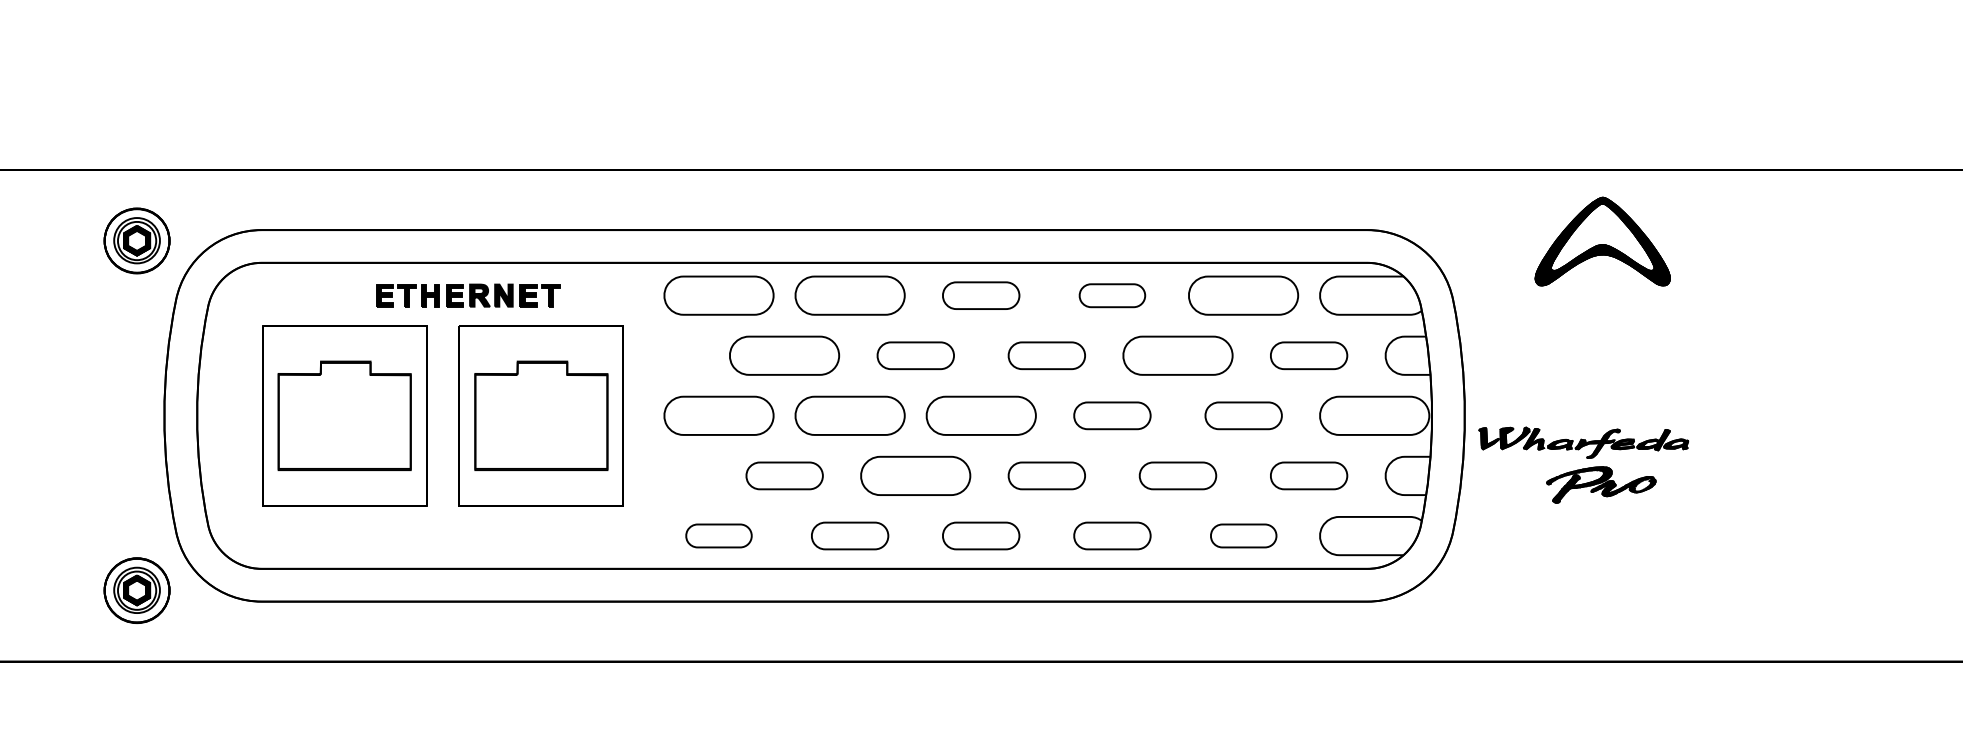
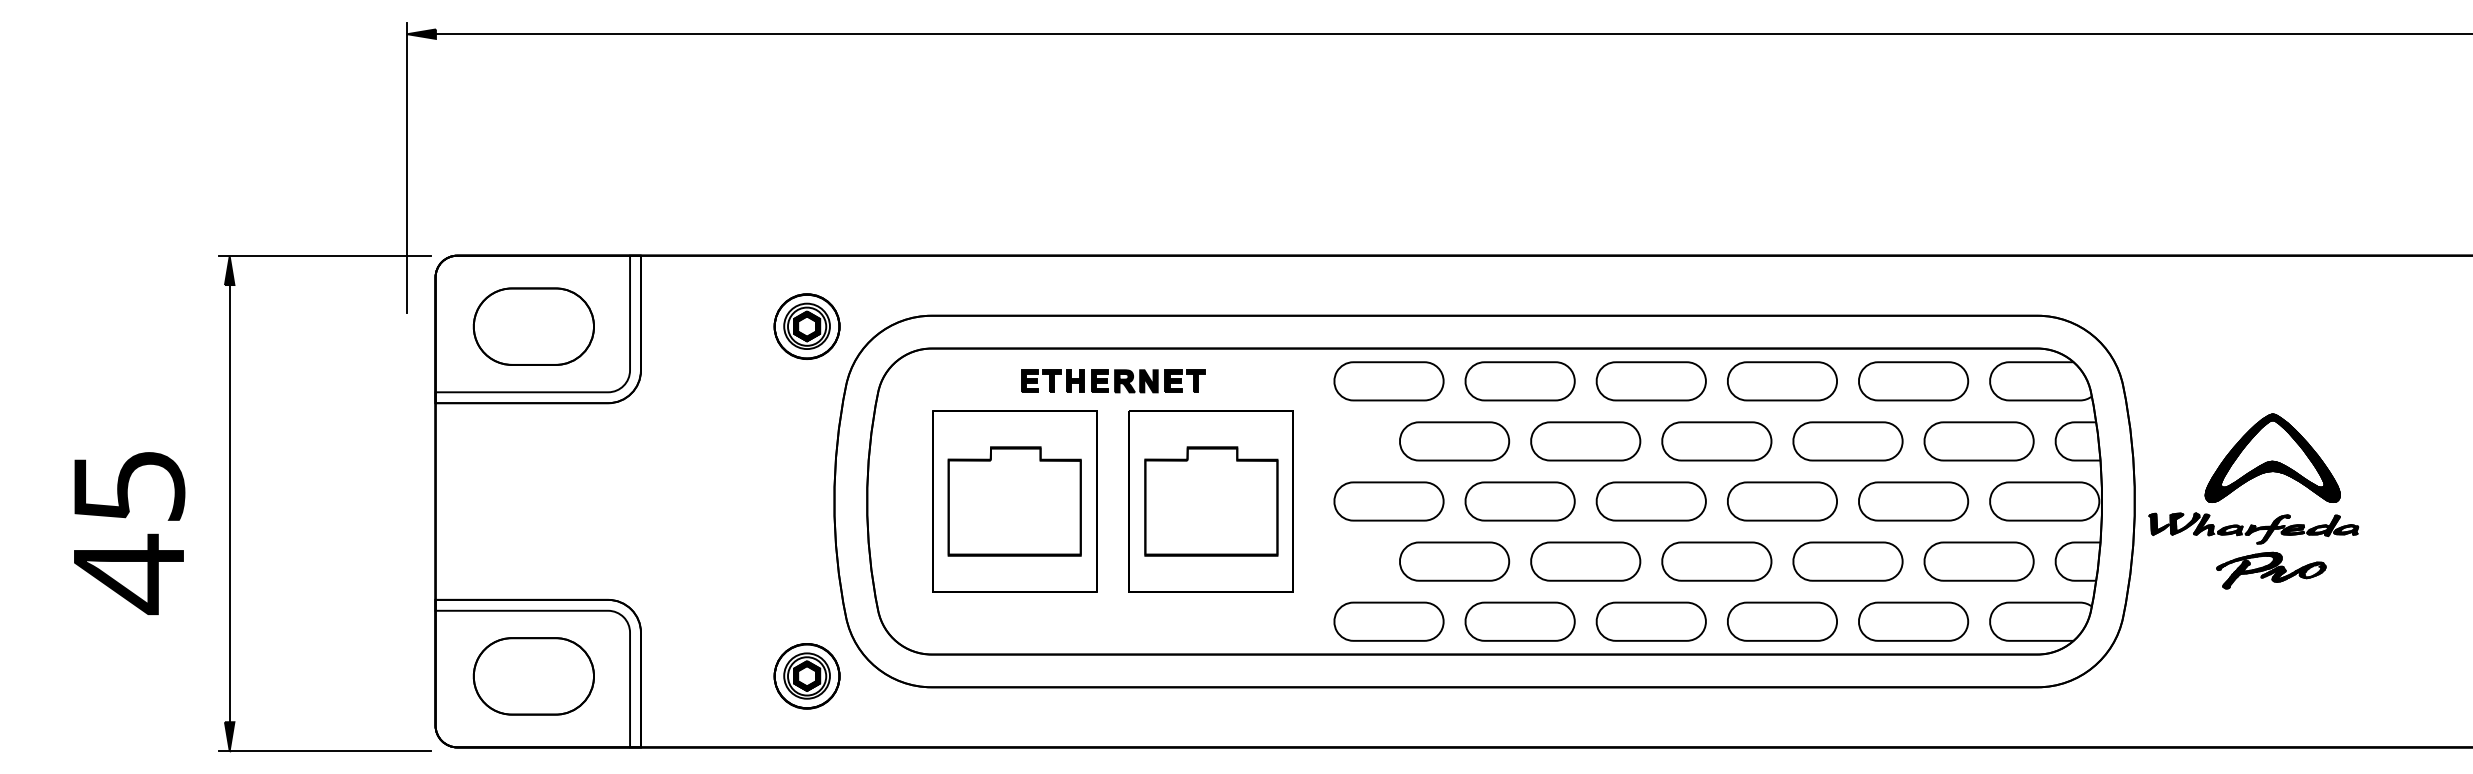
part: (1602, 240) -> (2272, 457), moved
part: (468, 295) -> (1113, 381), moved
part: (980, 295) -> (1650, 381), size x1.43
part: (1112, 295) -> (1782, 381), size x1.67
part: (915, 355) -> (1585, 441), size x1.43
part: (1046, 355) -> (1716, 441), size x1.43
part: (1308, 355) -> (1978, 441), size x1.43
part: (1112, 415) -> (1782, 501), size x1.43
part: (1243, 415) -> (1913, 501), size x1.43
part: (784, 475) -> (1454, 561), size x1.43
part: (1046, 475) -> (1716, 561), size x1.43
part: (1177, 475) -> (1847, 561), size x1.43
part: (1308, 475) -> (1978, 561), size x1.43
part: (718, 535) -> (1388, 621), size x1.67
part: (849, 535) -> (1519, 621), size x1.43
part: (980, 535) -> (1650, 621), size x1.43
part: (1112, 535) -> (1782, 621), size x1.43
part: (1243, 535) -> (1913, 621), size x1.67

